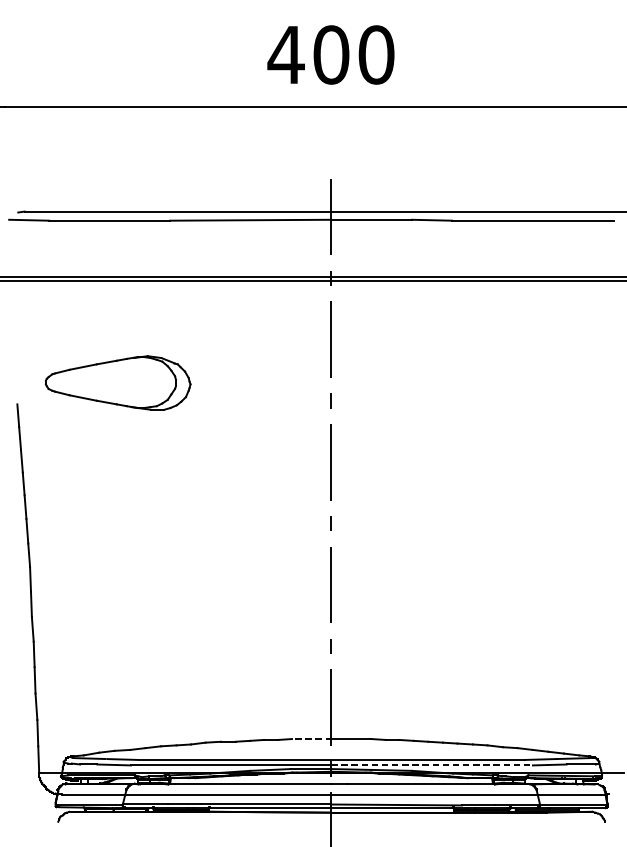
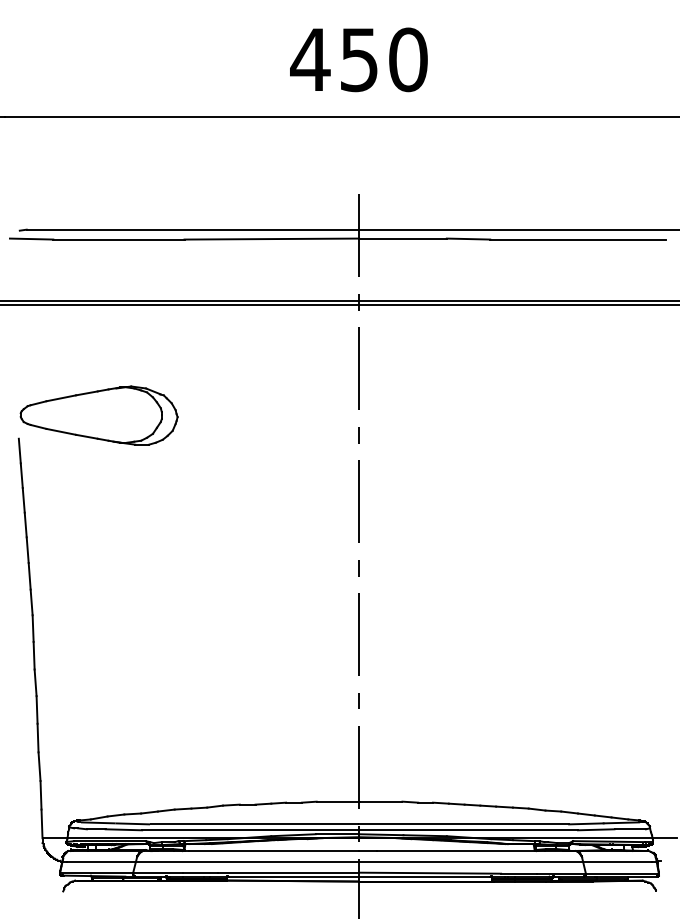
text: (331, 54) -> (359, 59), 400 -> 450
part: (117, 382) -> (98, 415), moved
line: (312, 738) -> (338, 801), dashed -> solid
line: (432, 765) -> (469, 830), dashed -> solid

